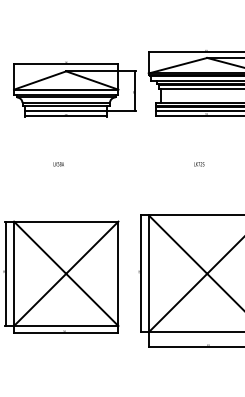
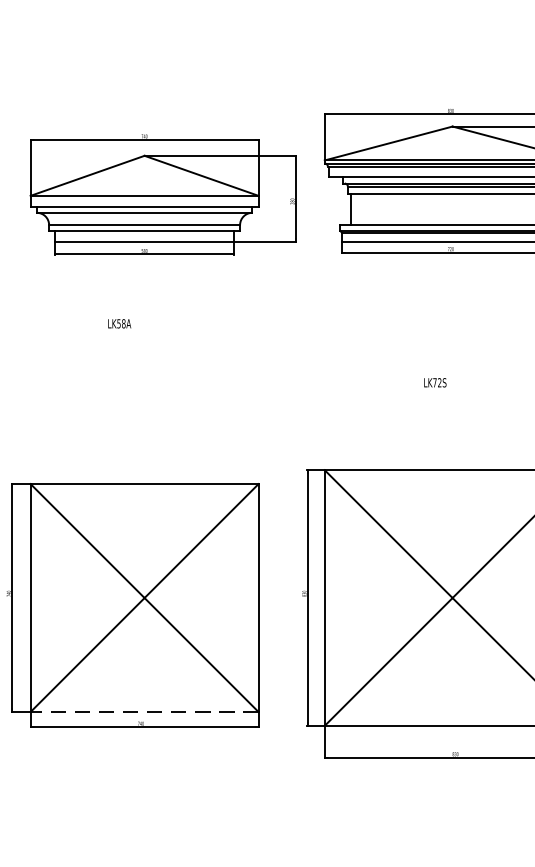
text: (58, 164) -> (118, 324), moved
text: (199, 164) -> (435, 383), moved
line: (65, 326) -> (143, 713), solid -> dashed

